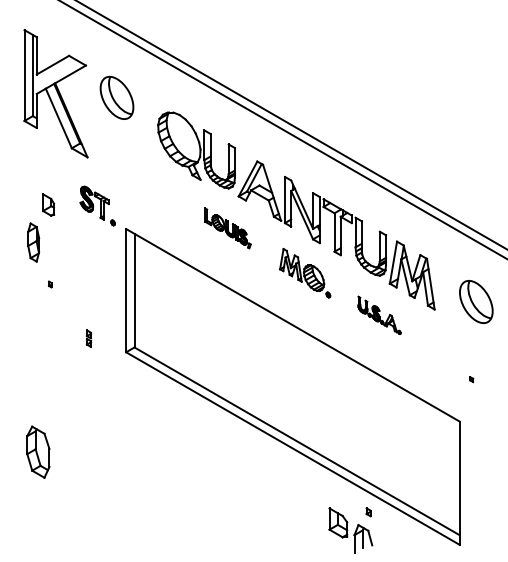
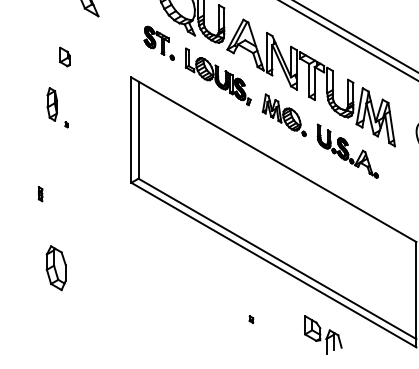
part: (97, 205) -> (159, 42), moved
part: (227, 228) -> (217, 77), size x1.67
part: (33, 242) -> (52, 104), moved
part: (379, 315) -> (347, 151), size x1.67
part: (88, 338) -> (40, 194), moved
part: (368, 512) -> (251, 319), moved

